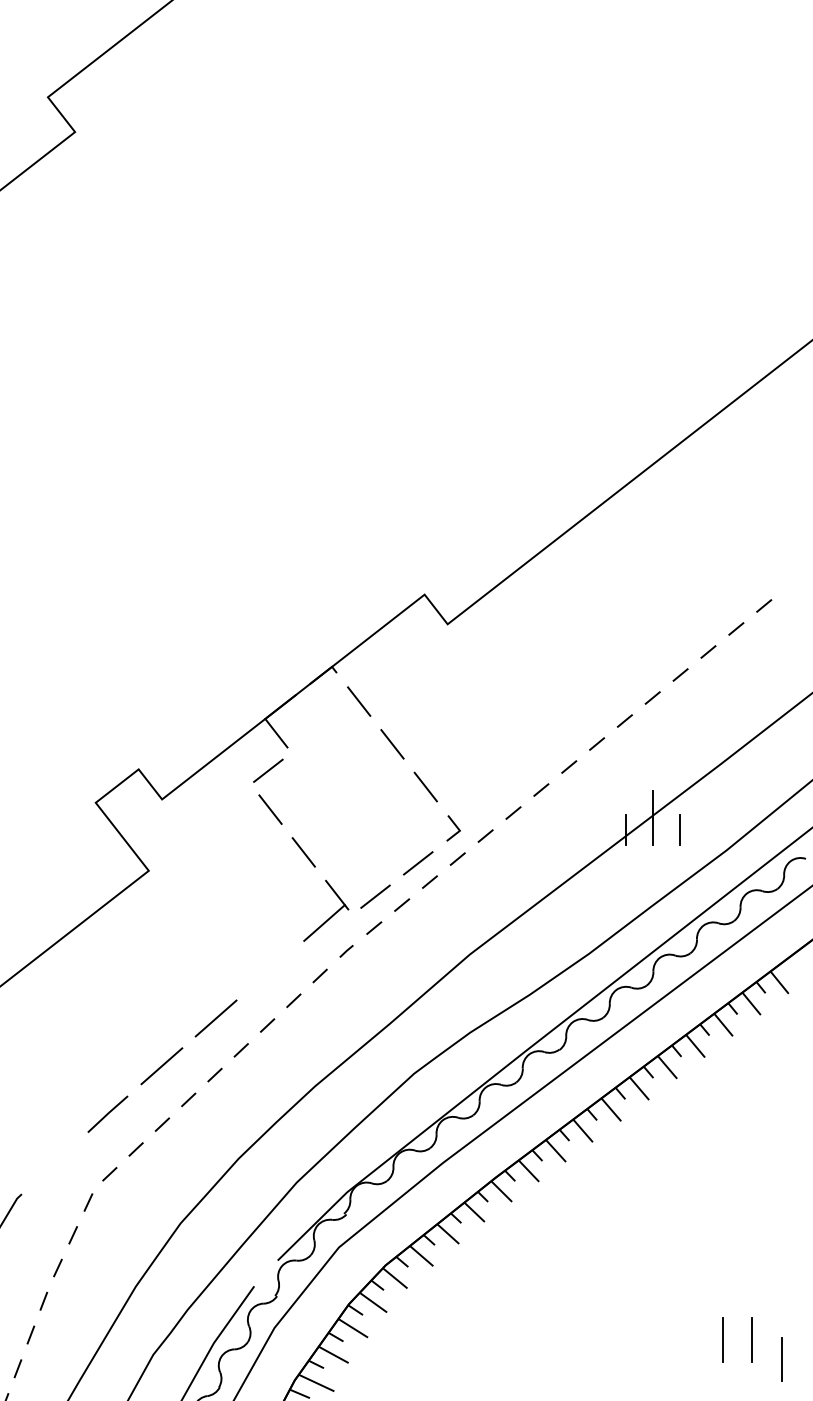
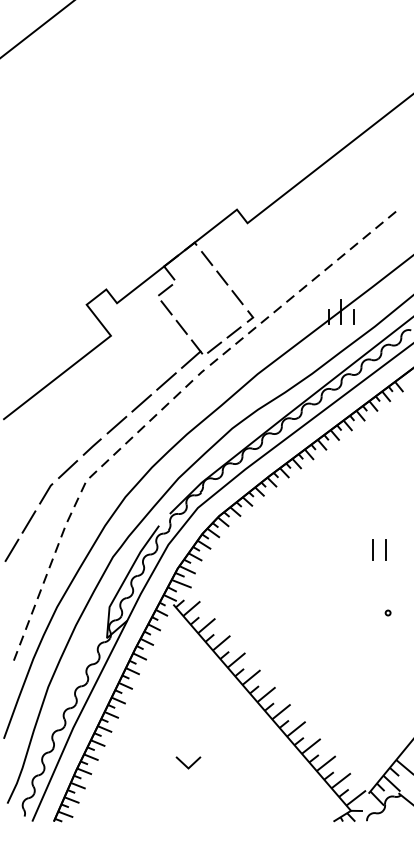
line: (270, 970) -> (166, 381), added
line: (53, 1163) -> (67, 469), added
line: (780, 1358) -> (399, 558), removed

